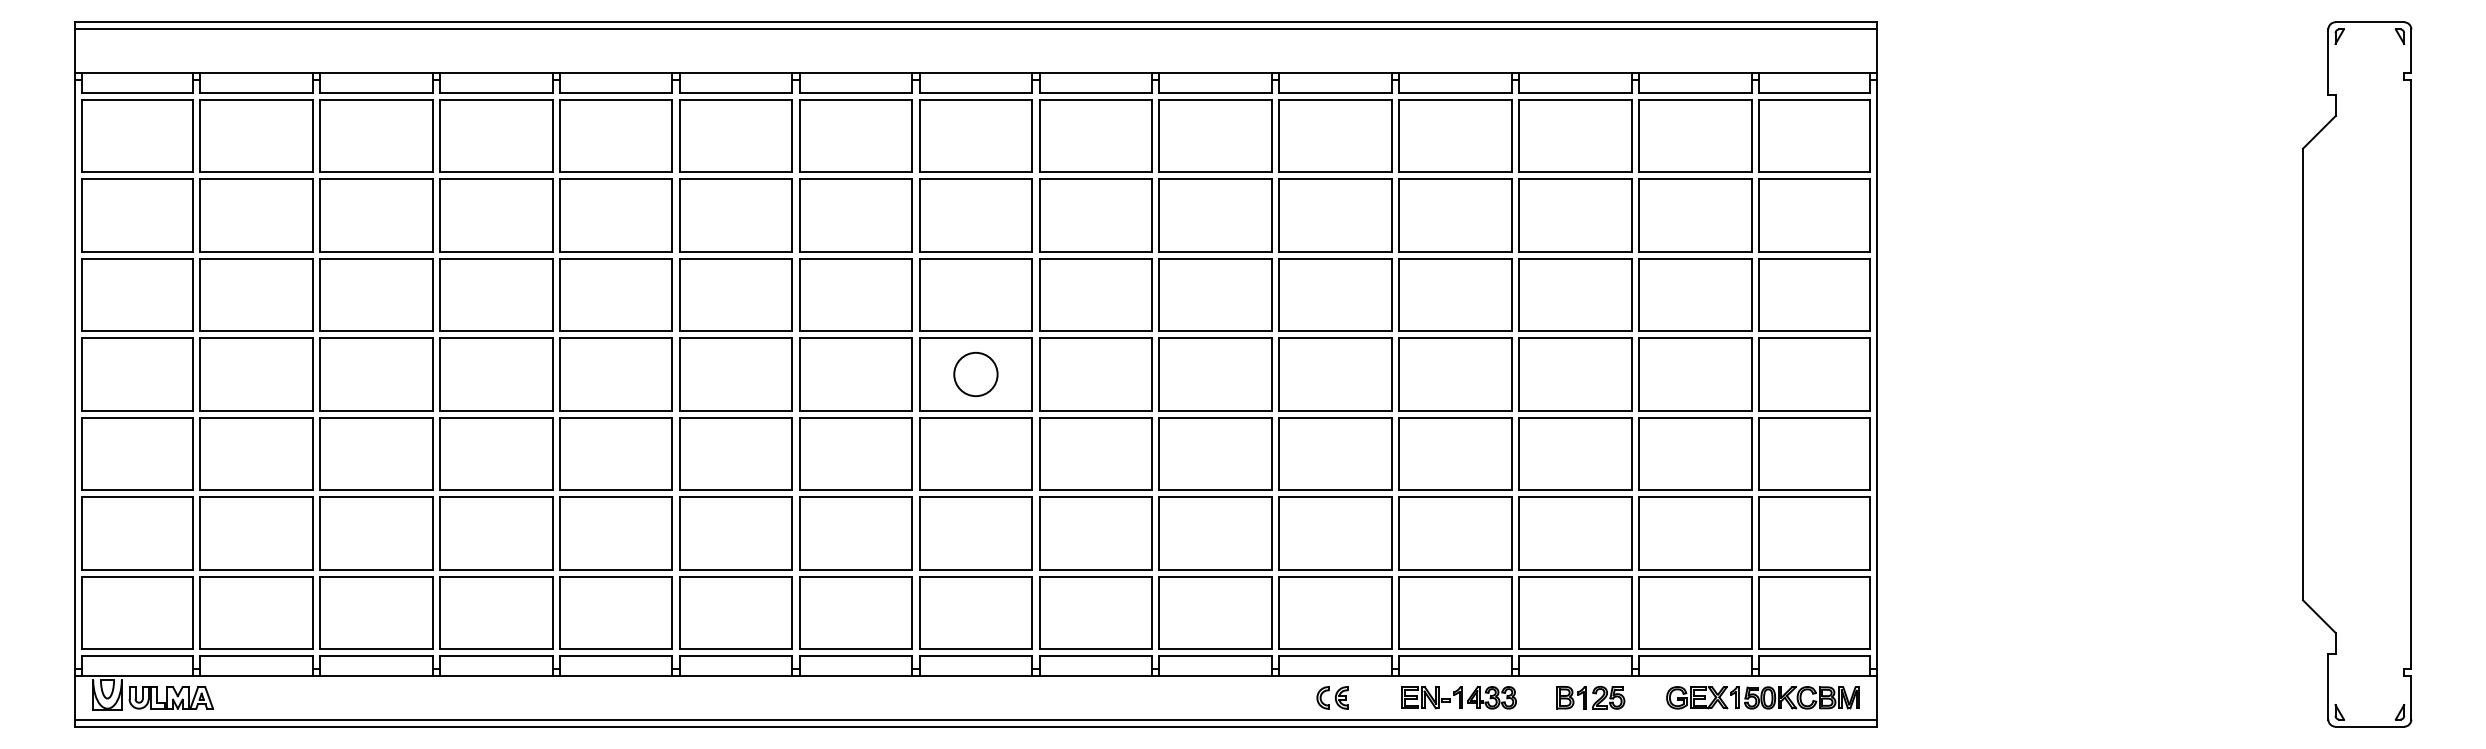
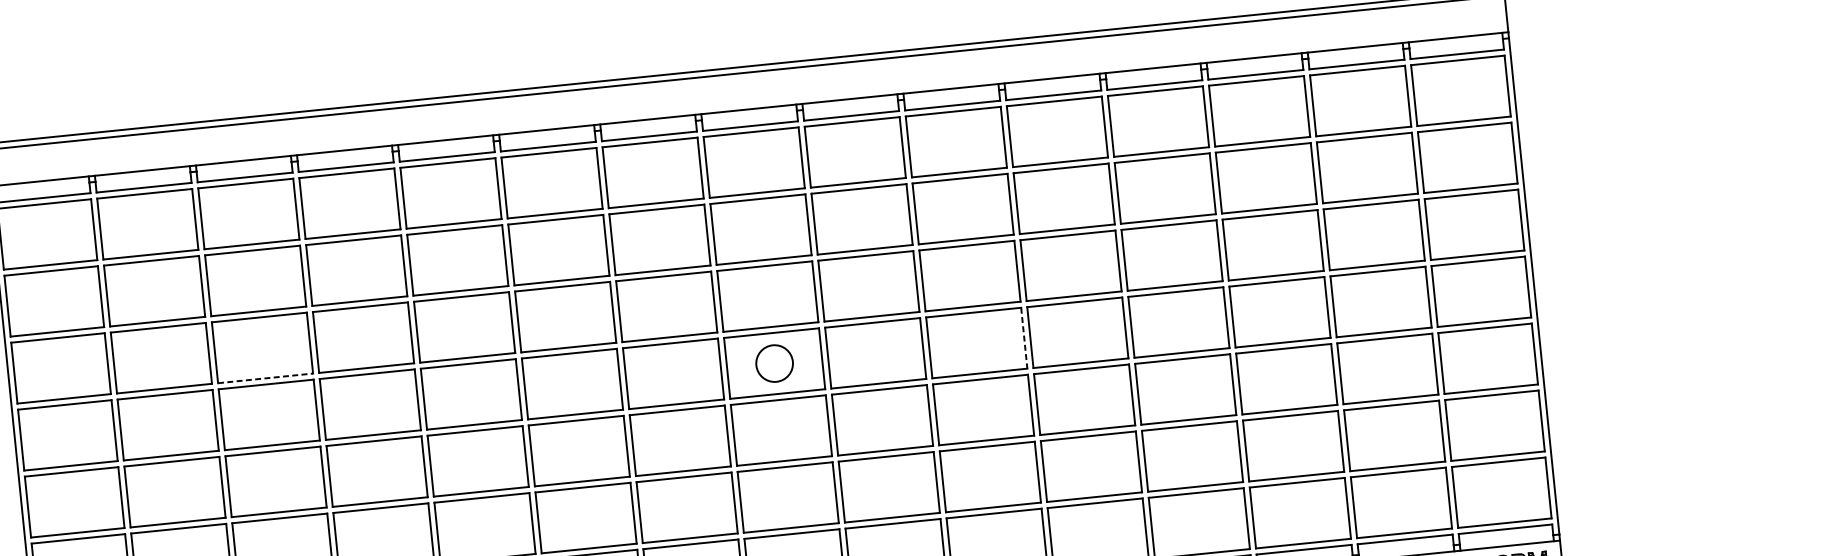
line: (376, 331) -> (265, 378), solid -> dashed
line: (1272, 375) -> (1024, 339), solid -> dashed

